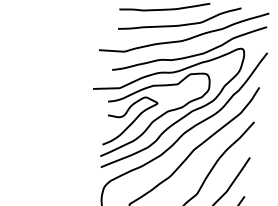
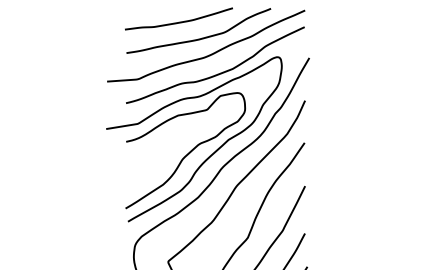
curve: (132, 122) -> (158, 162), removed

